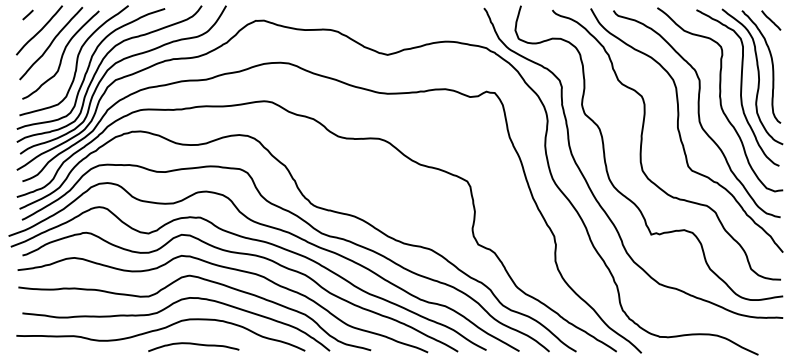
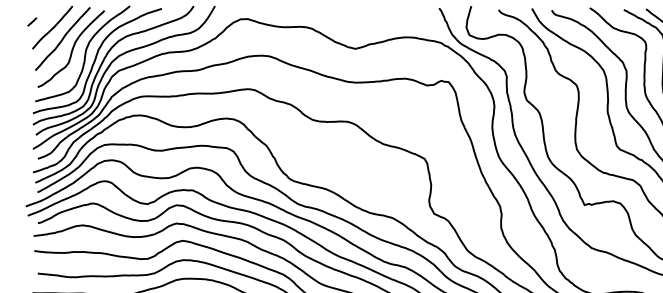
line: (27, 14) -> (31, 21), moved

